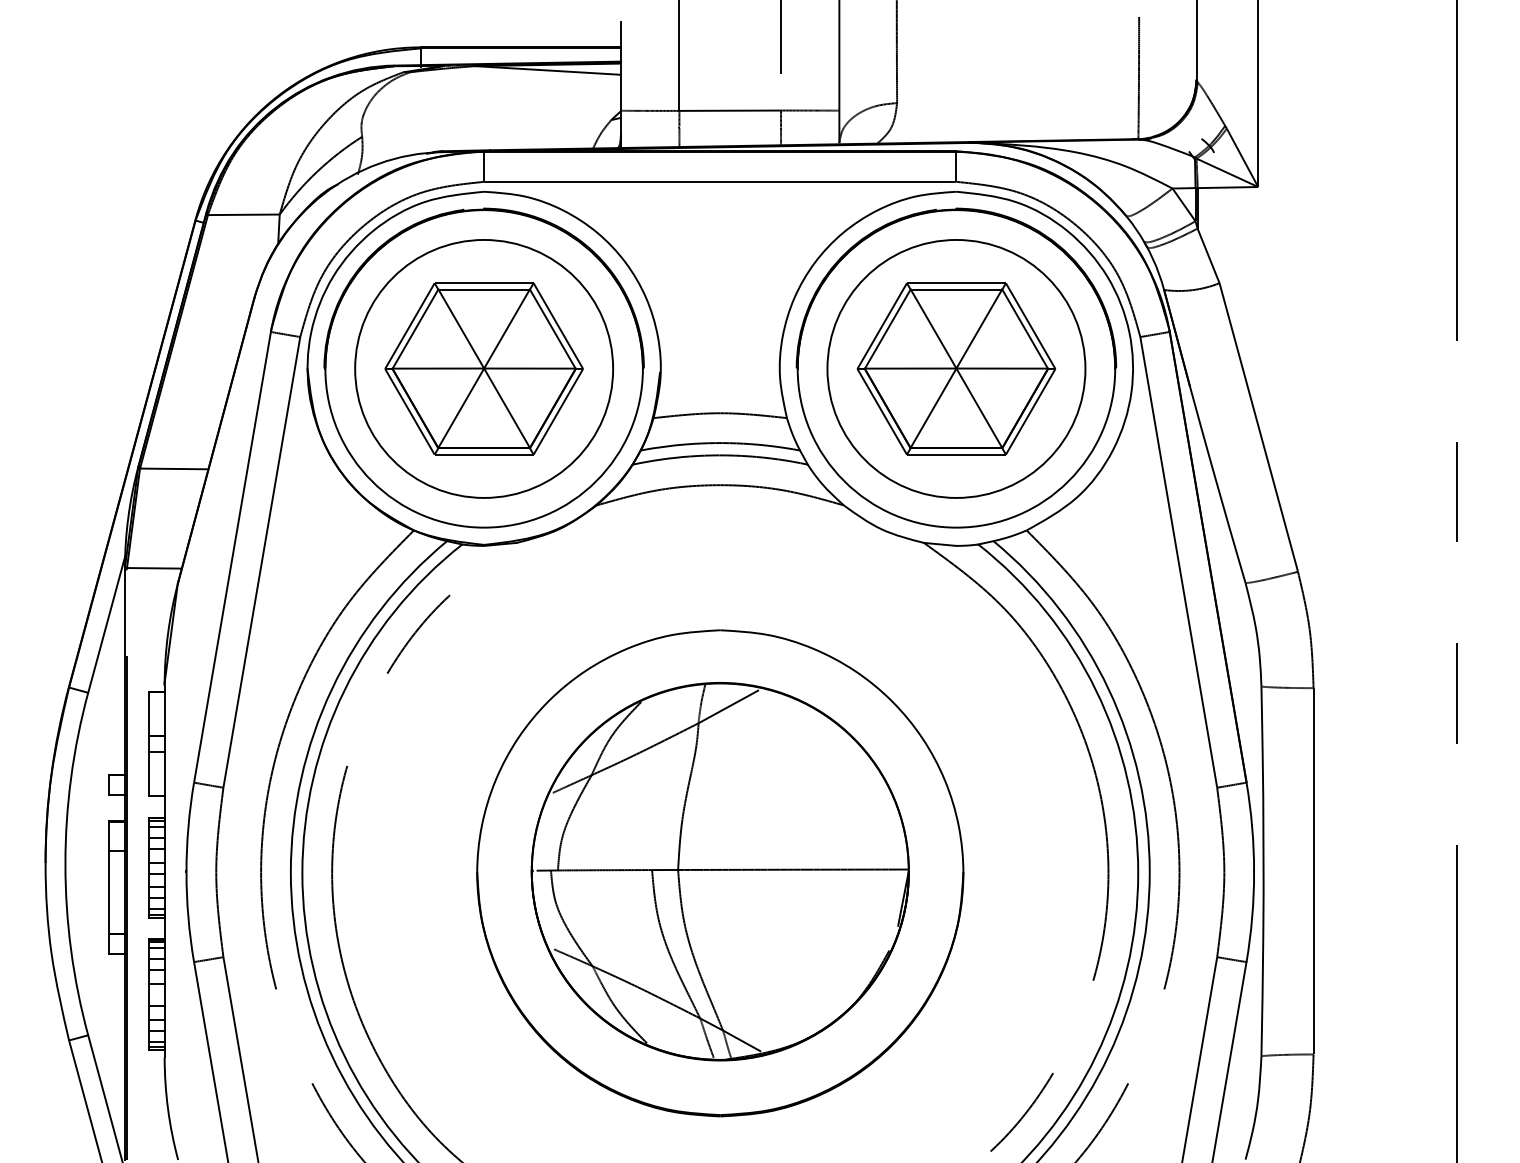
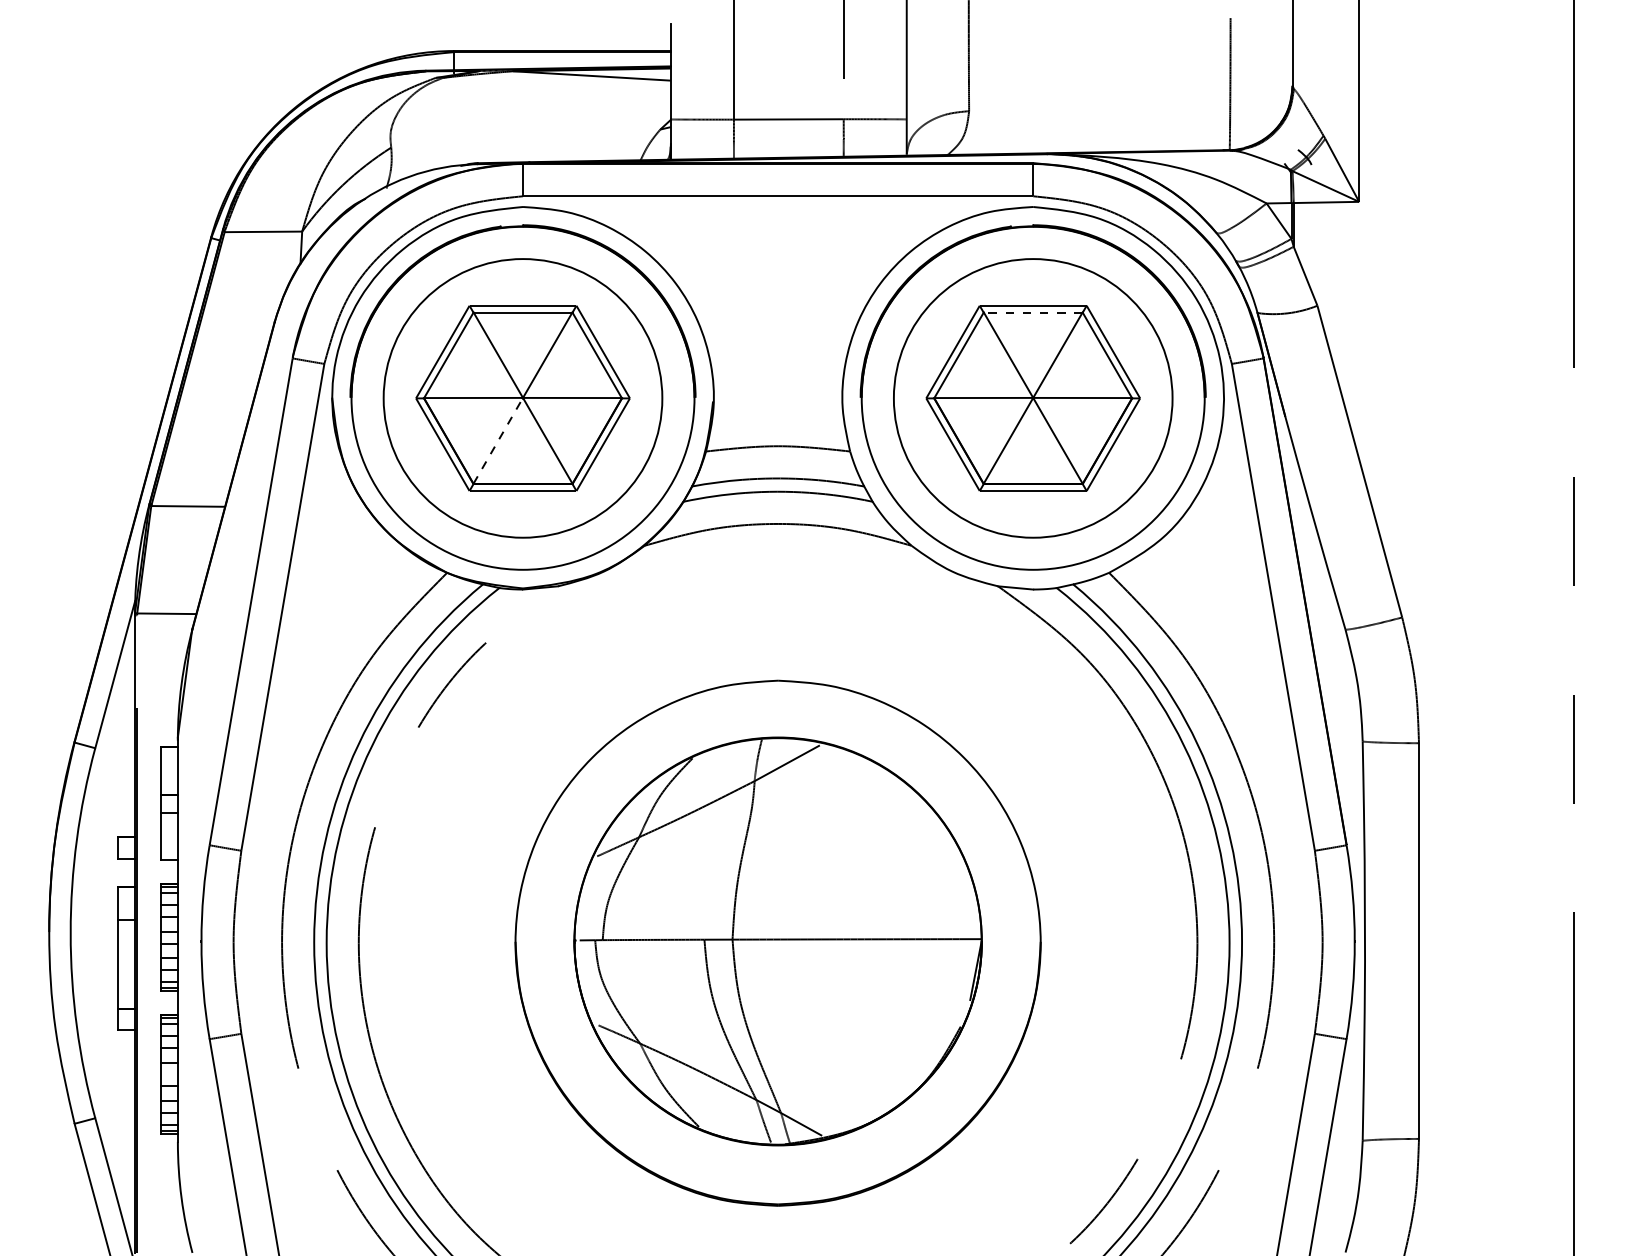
line: (956, 289) -> (1033, 312), solid -> dashed
line: (461, 407) -> (498, 440), solid -> dashed

